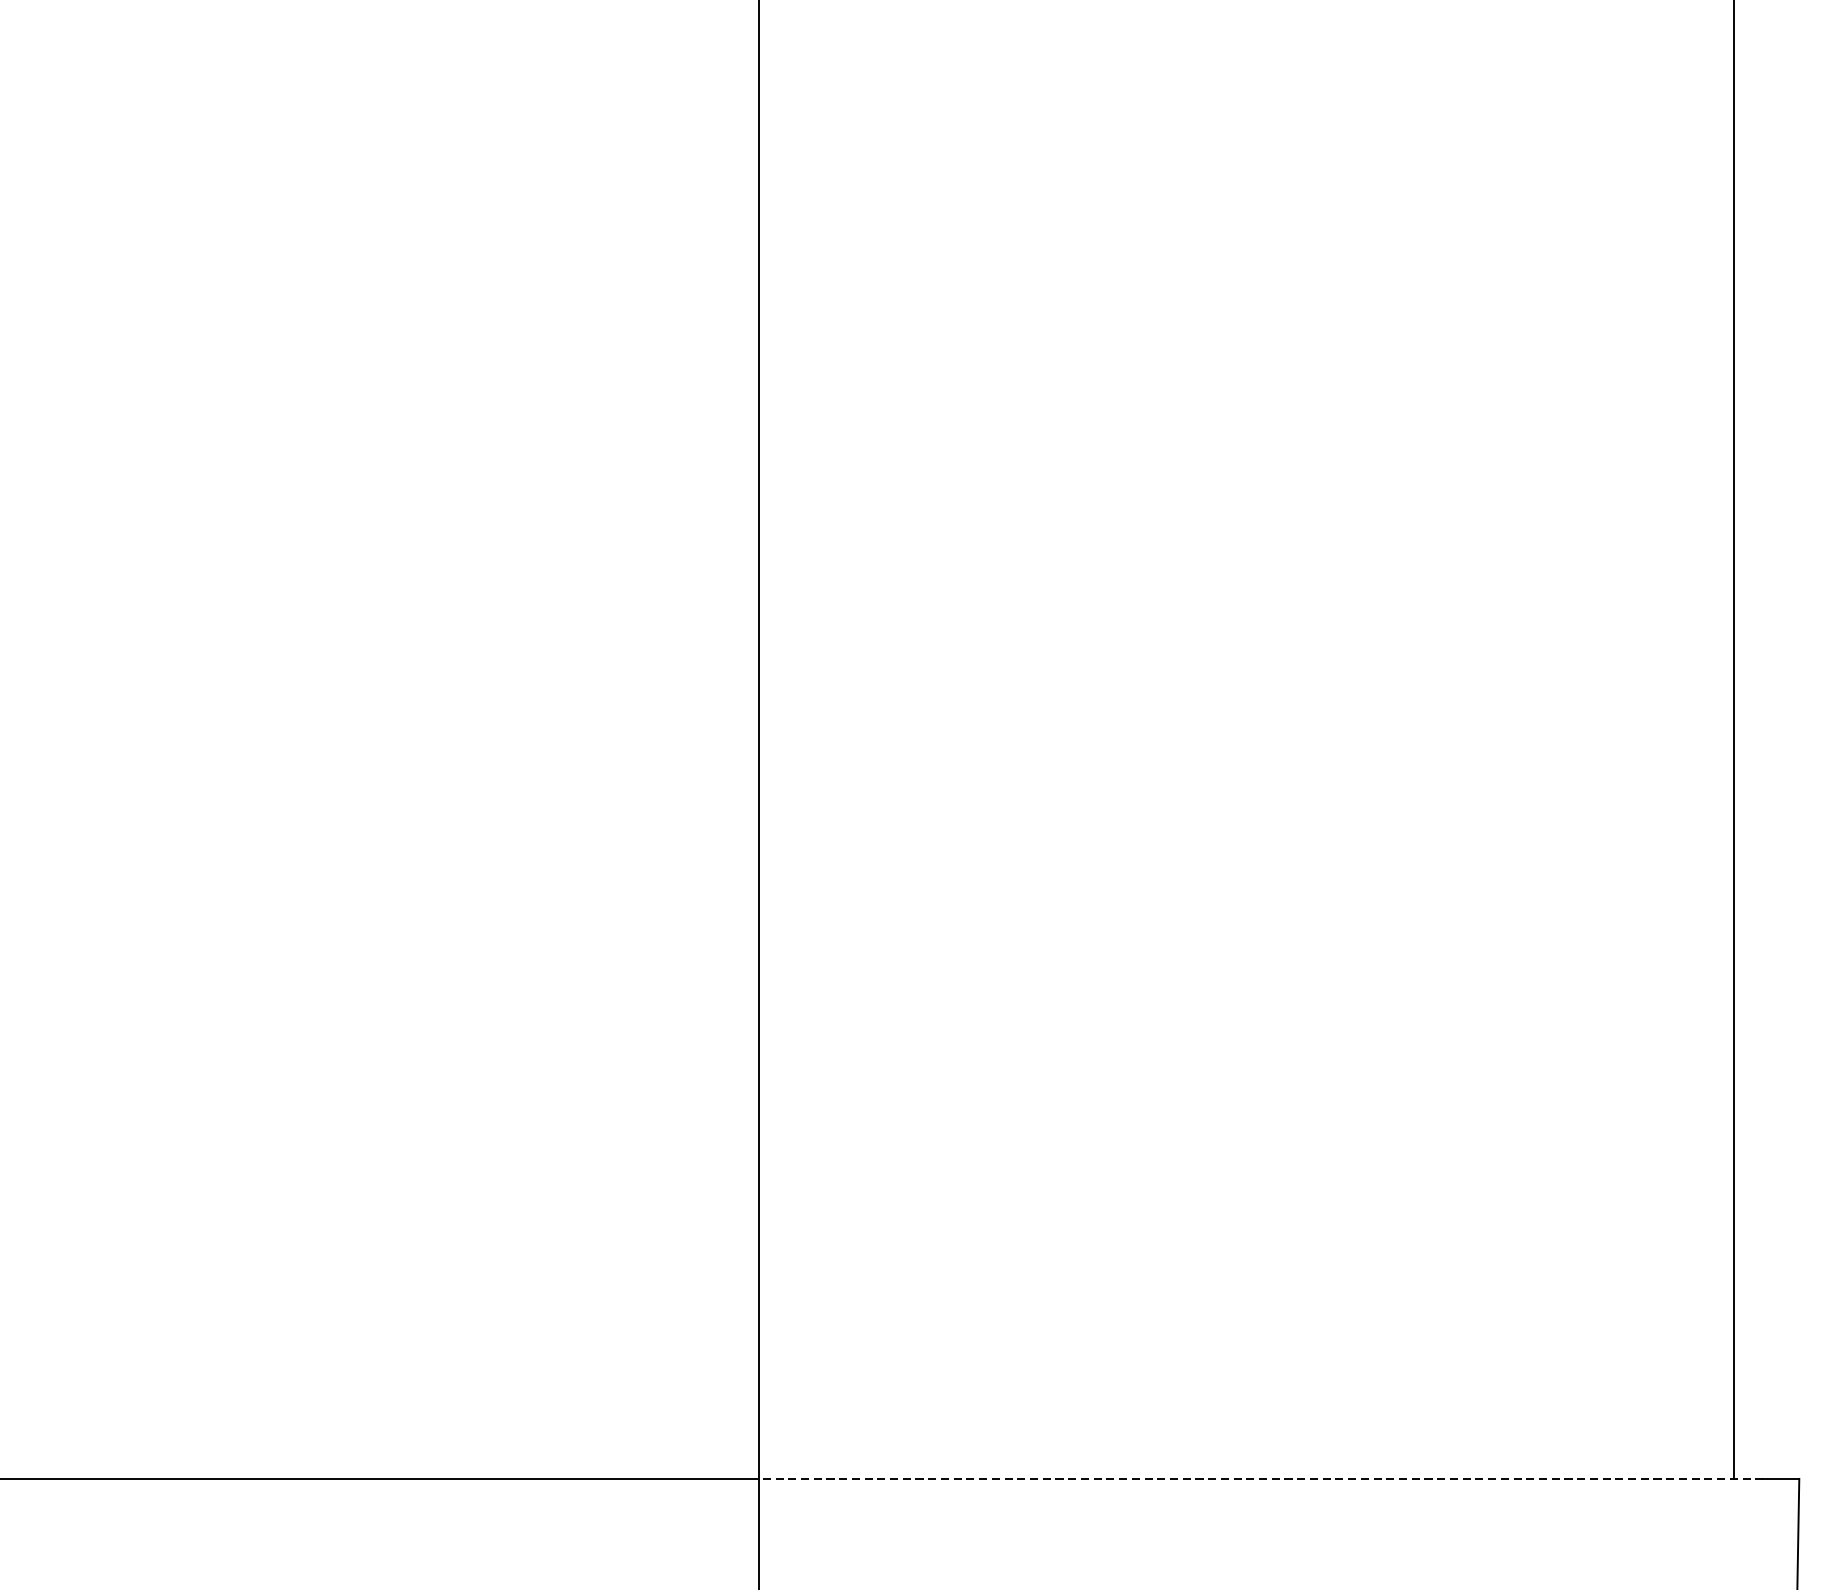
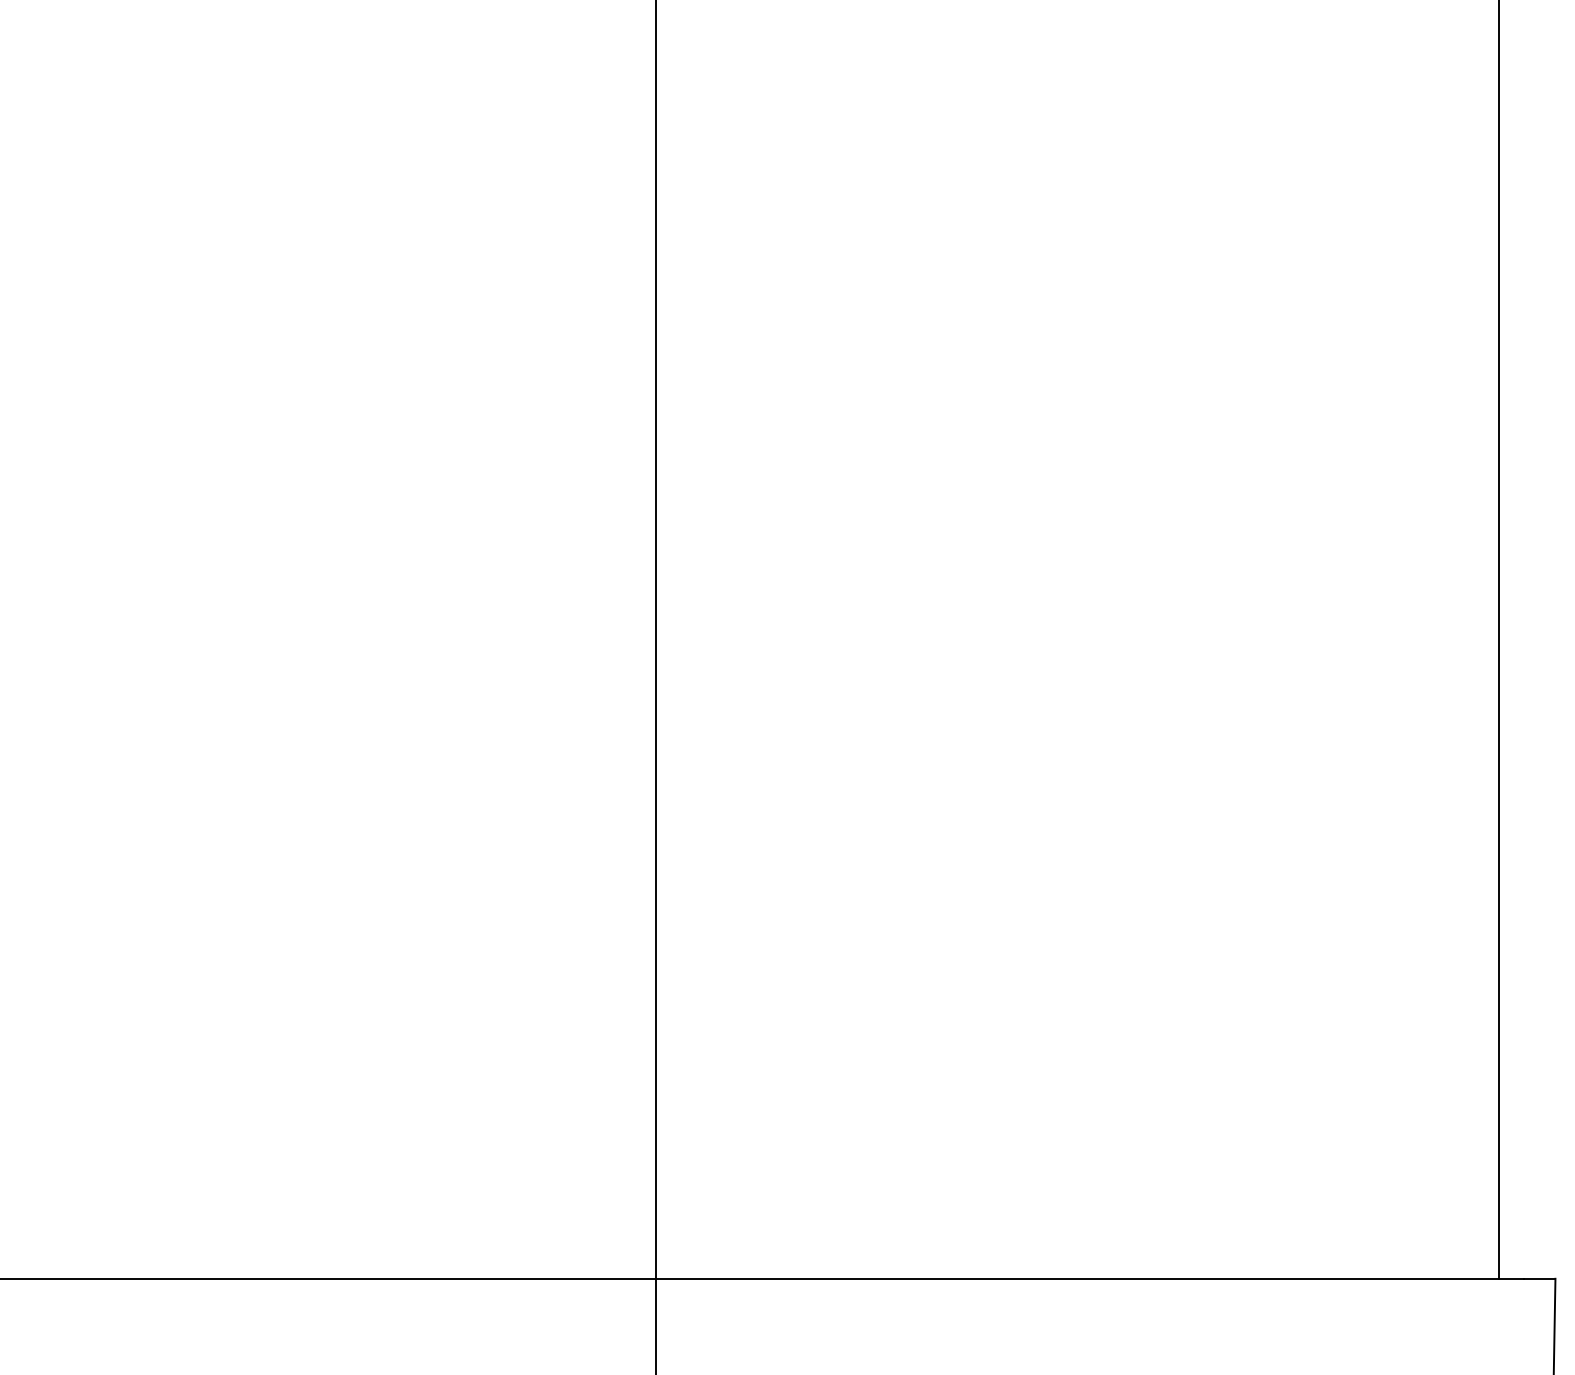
line: (1260, 1478) -> (1089, 1278), dashed -> solid

